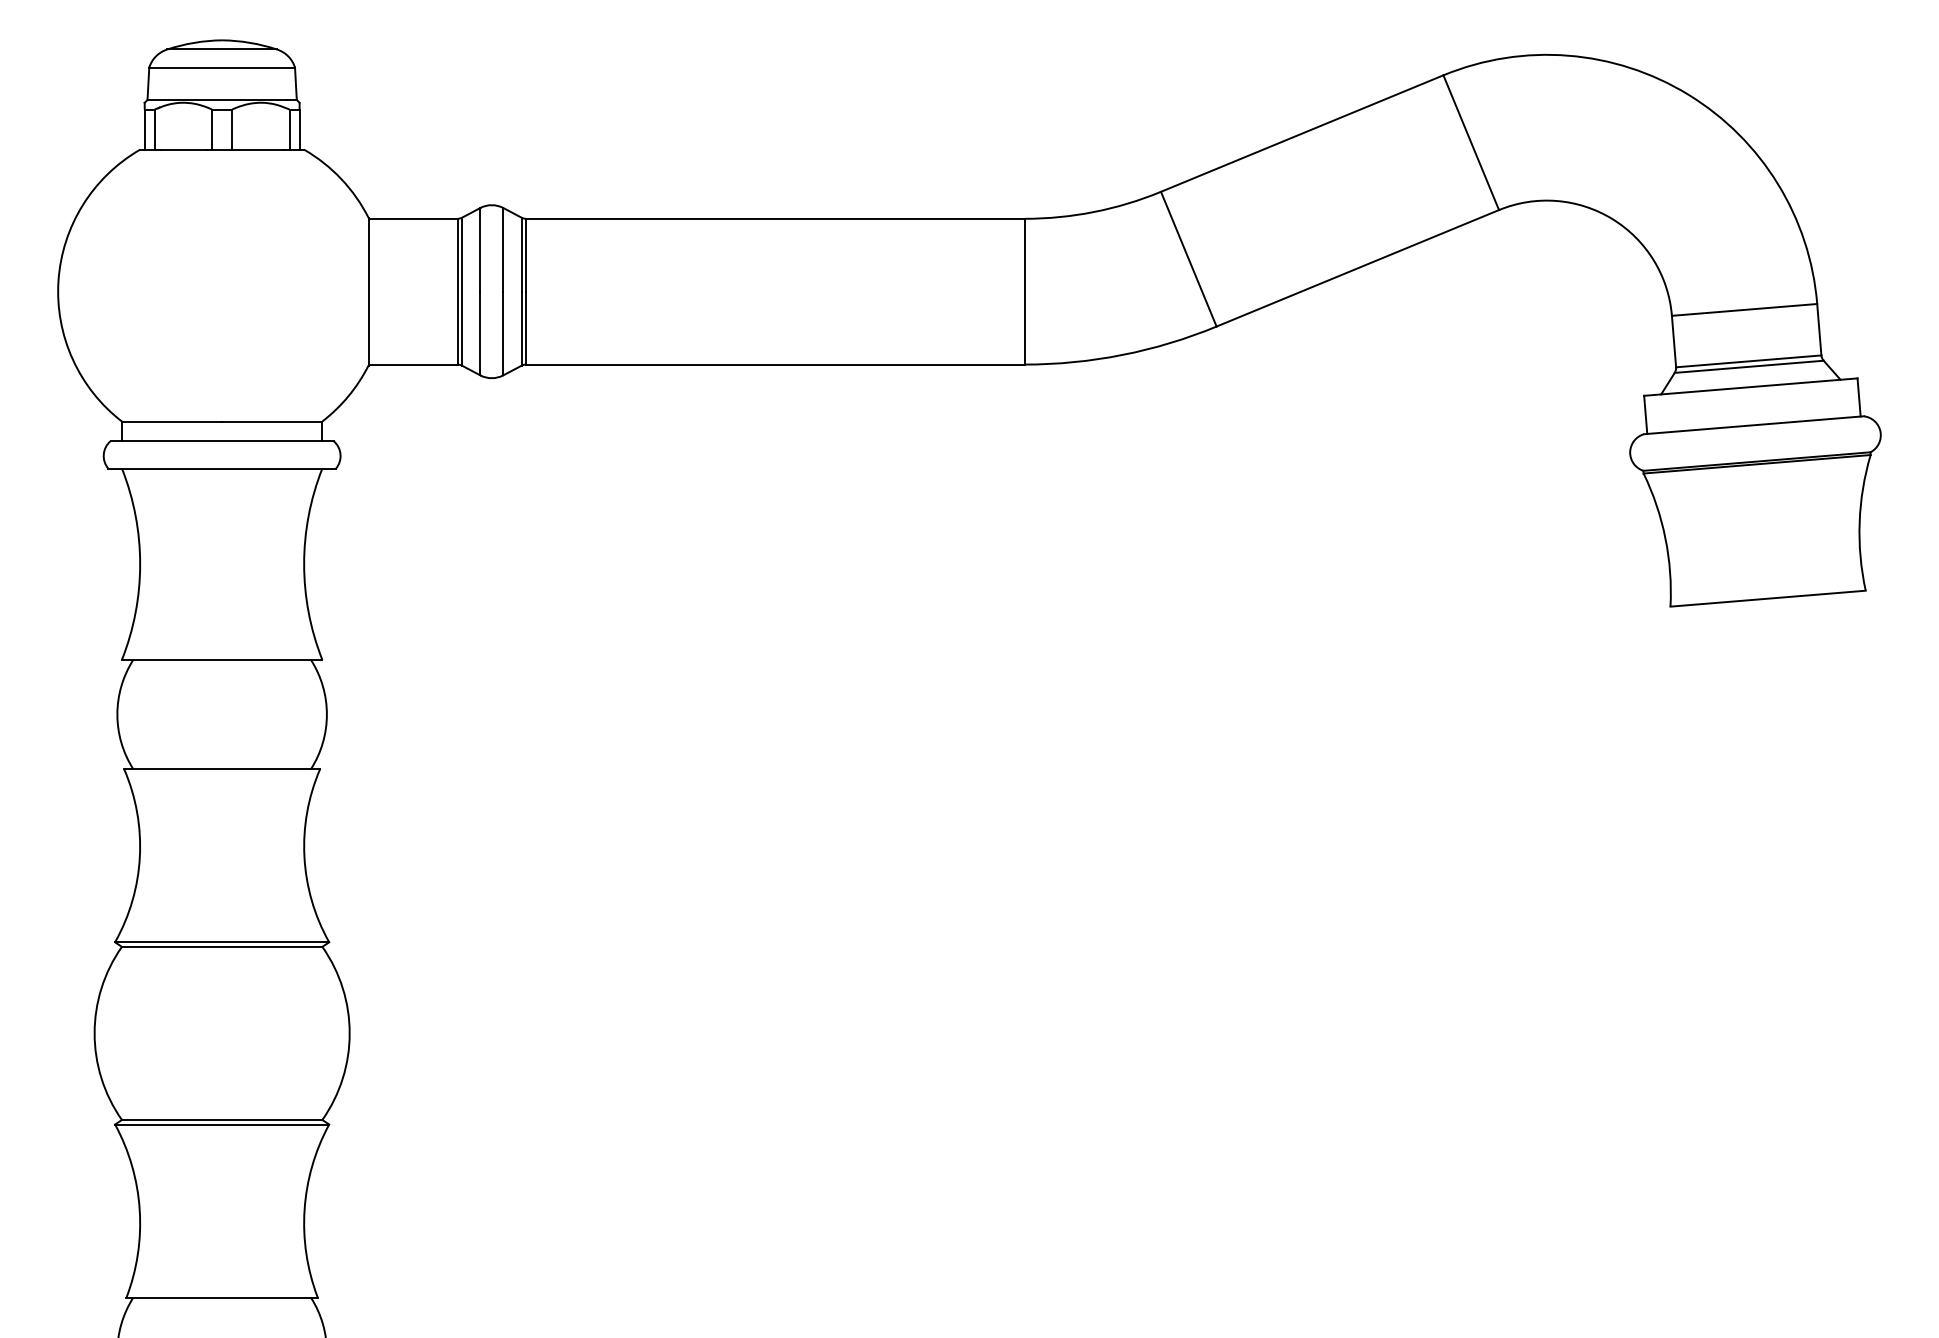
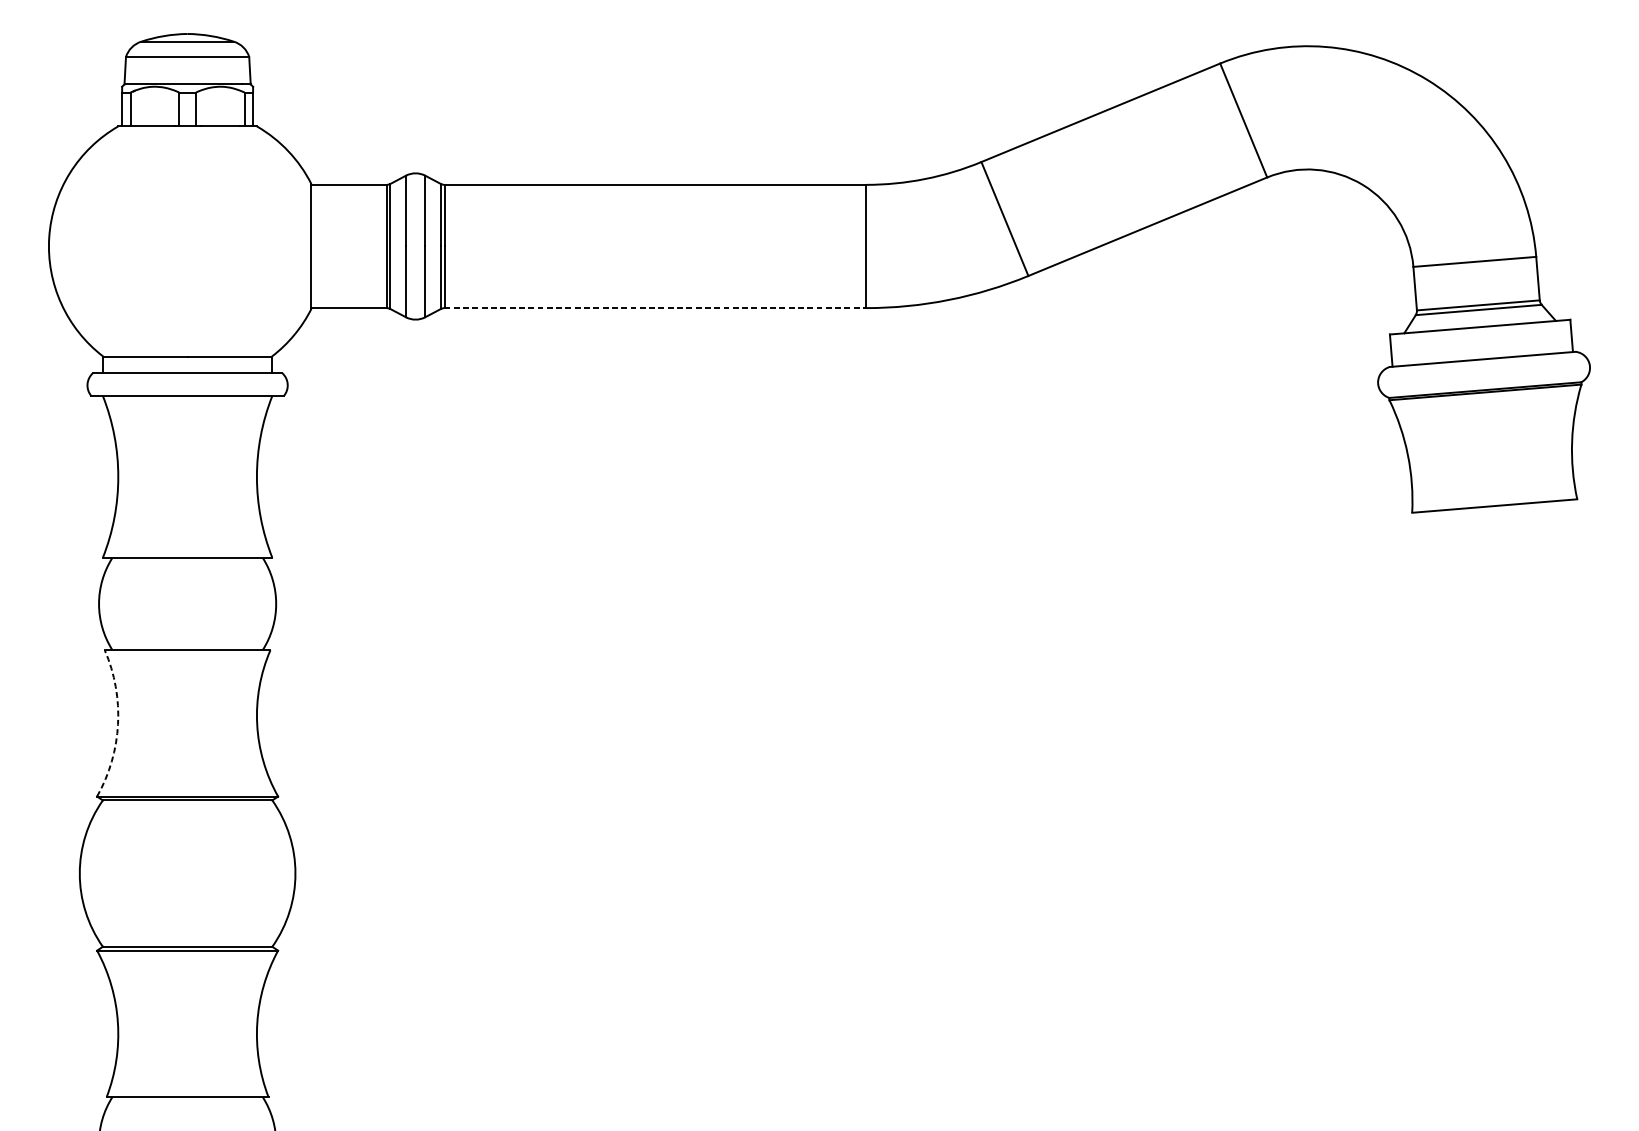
line: (775, 364) -> (655, 308), solid -> dashed
arc: (139, 856) -> (117, 724), solid -> dashed

